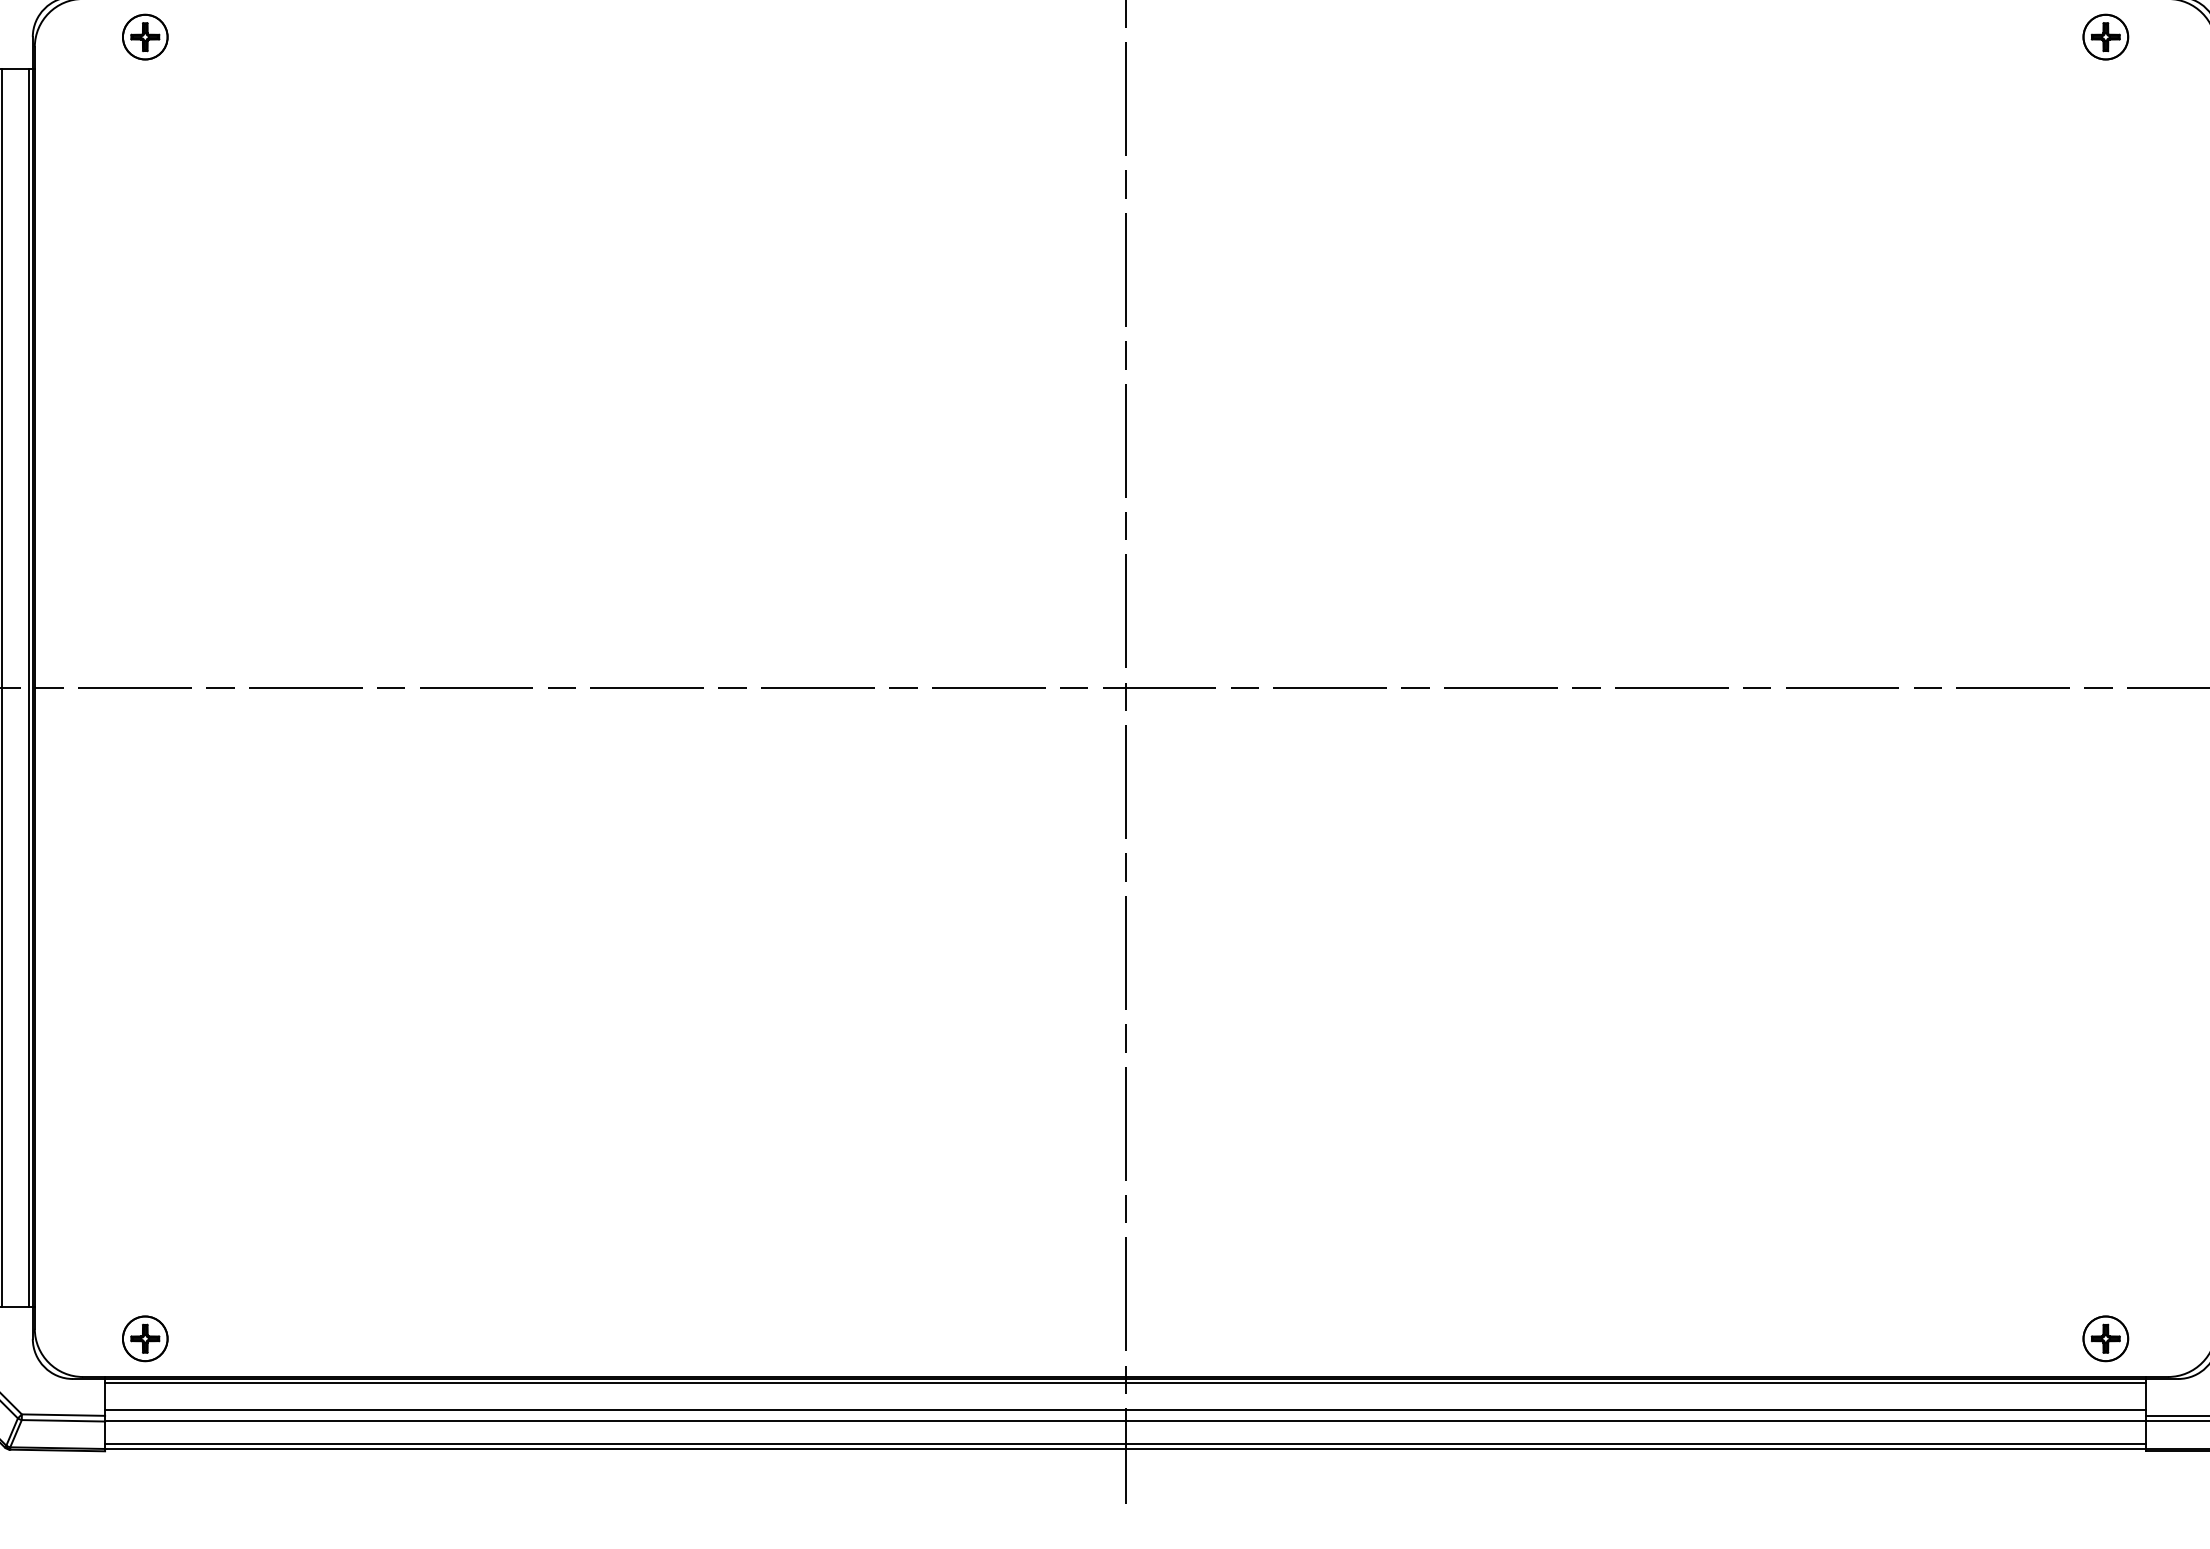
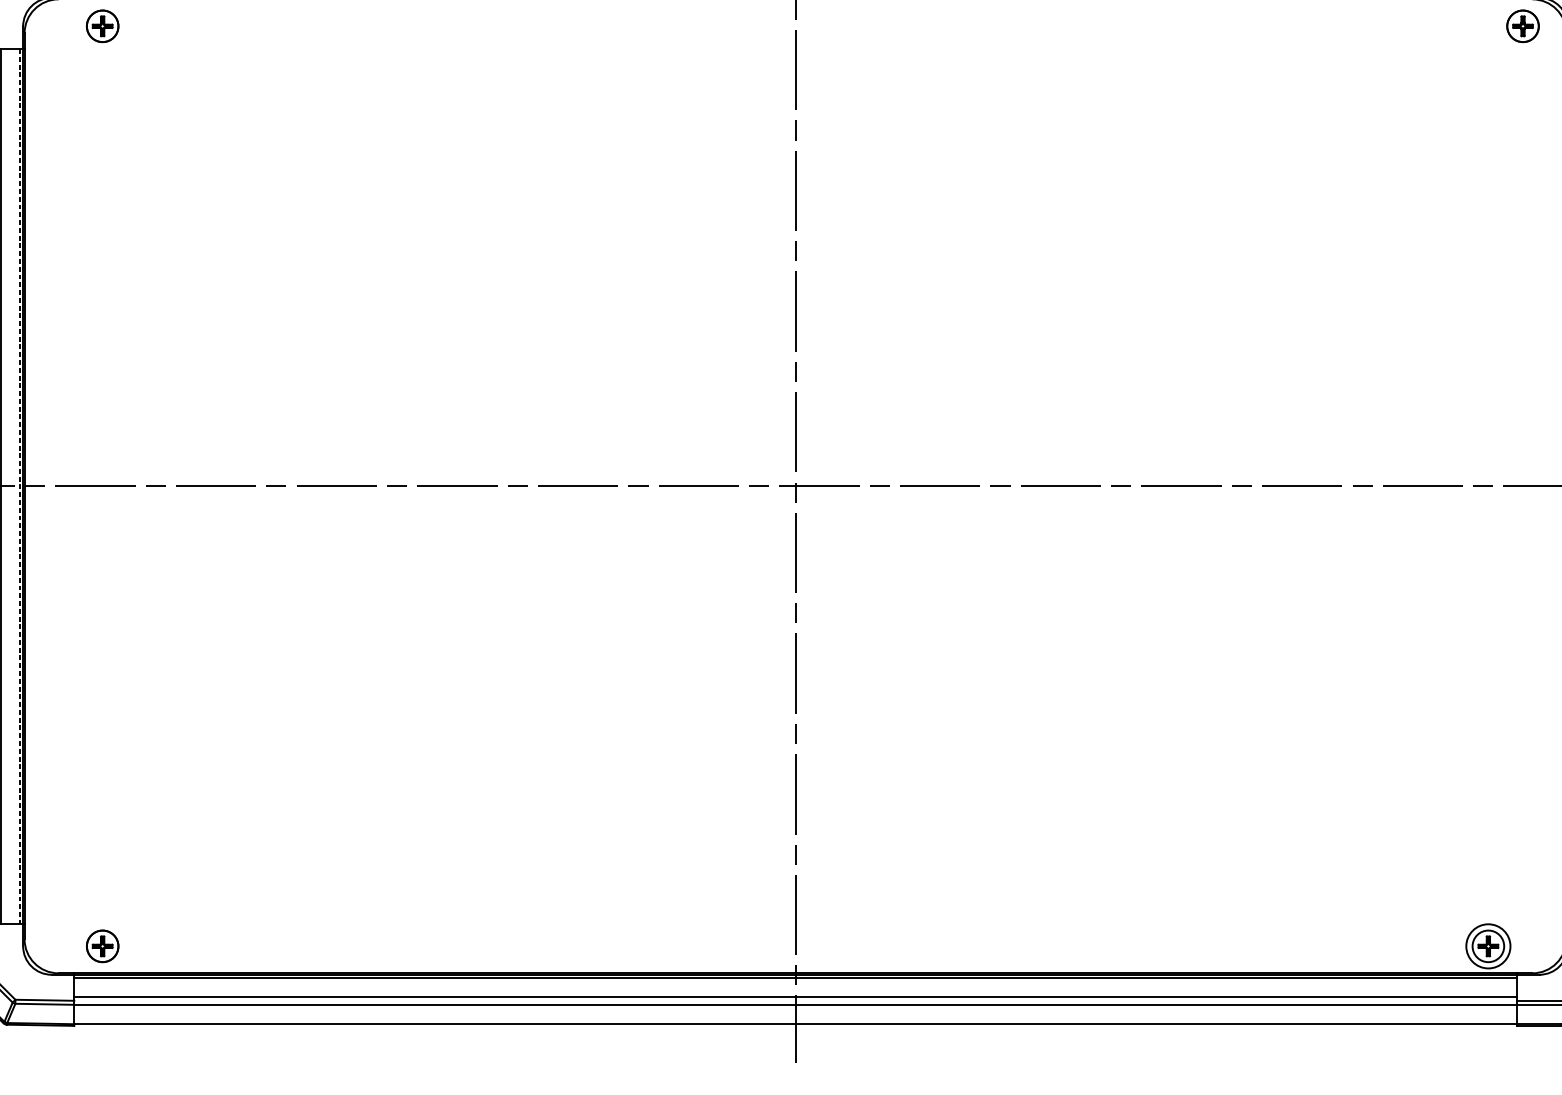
part: (2105, 36) -> (1522, 25), moved
line: (28, 687) -> (20, 486), solid -> dashed
circle: (2105, 1338) -> (1488, 946), size x1.4
line: (1125, 1444) -> (795, 1021), removed

